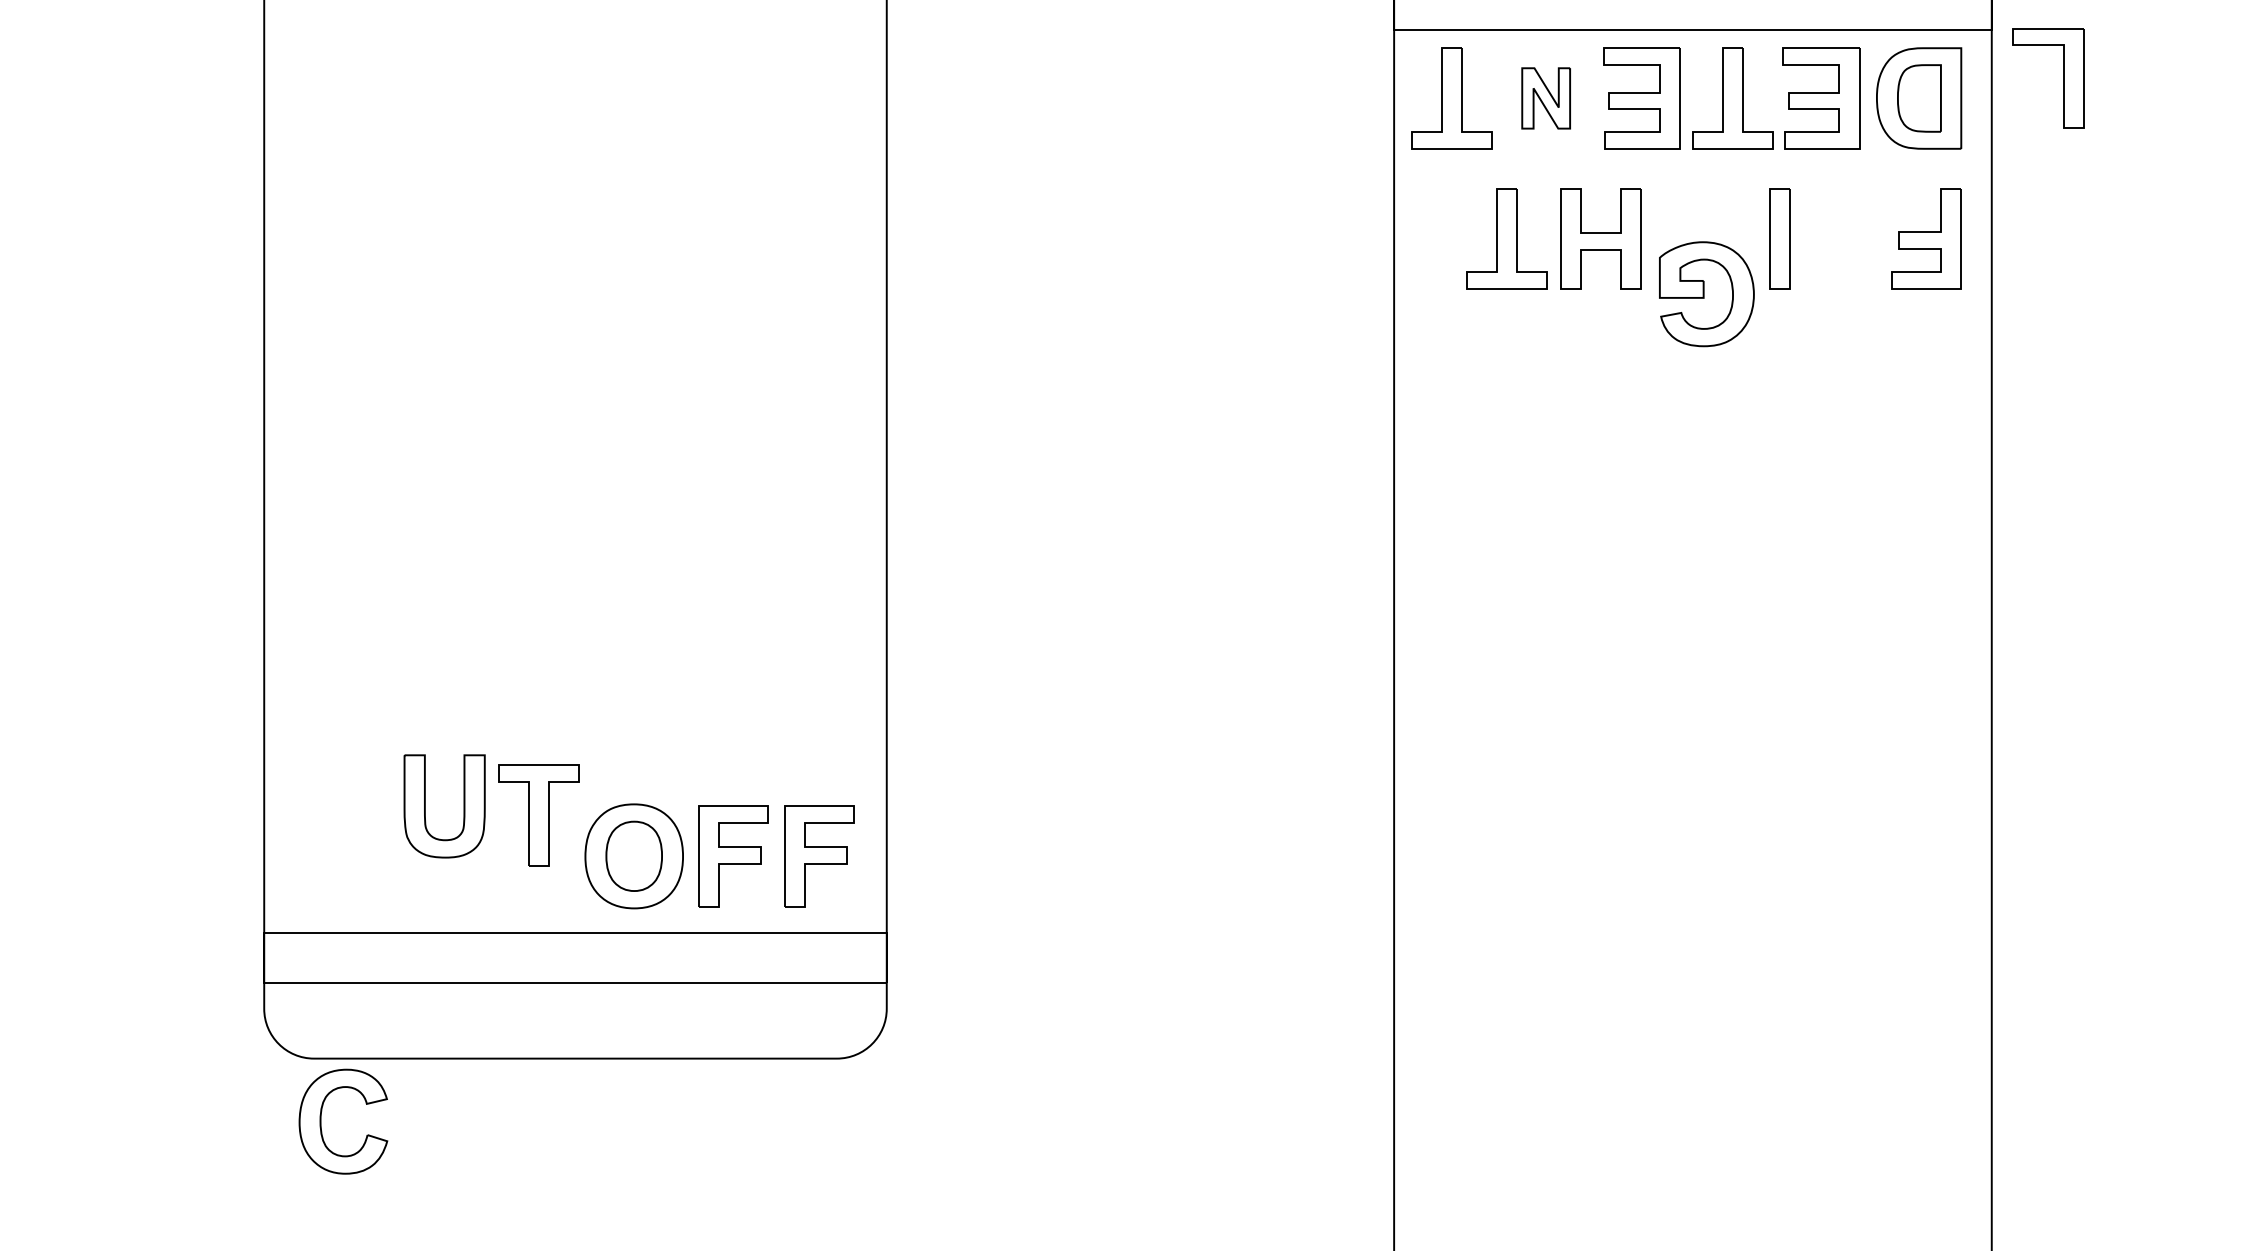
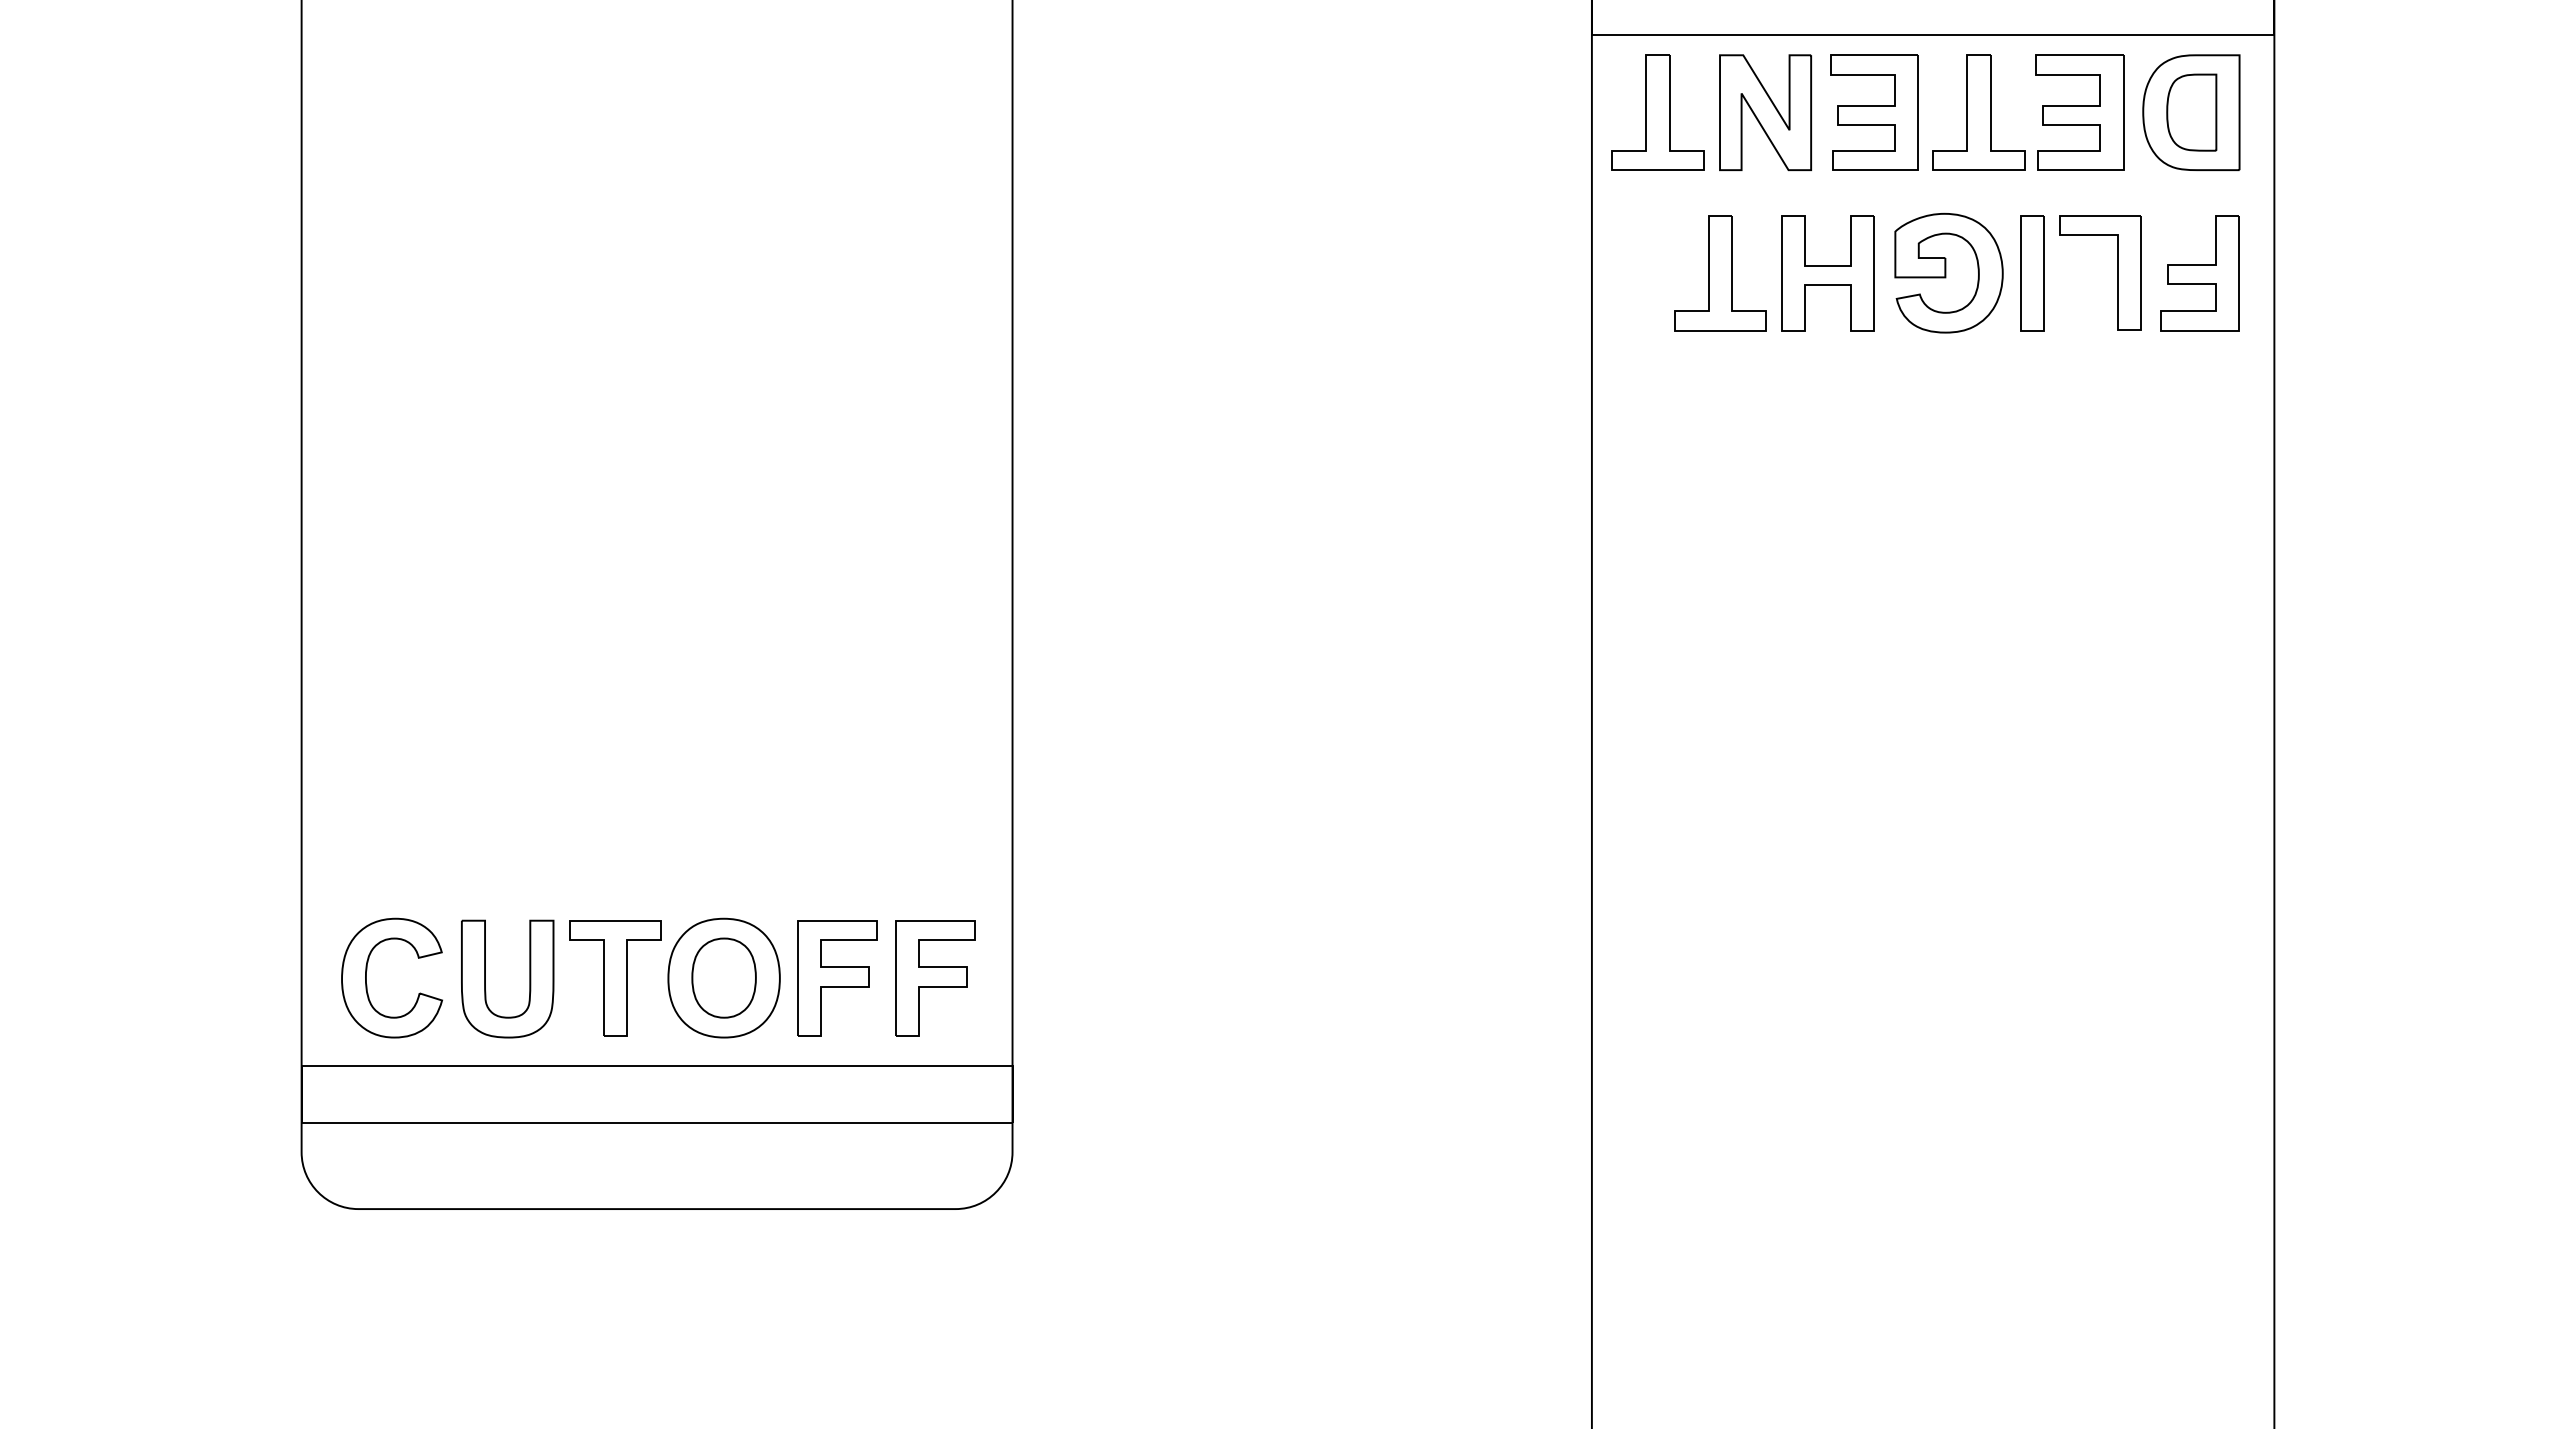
part: (2063, 78) -> (2117, 272), moved
part: (1546, 98) -> (1765, 112), size x1.67
part: (1706, 293) -> (1948, 272), moved
part: (425, 805) -> (485, 978), moved
part: (539, 815) -> (615, 978), moved
part: (321, 1115) -> (367, 970), moved

